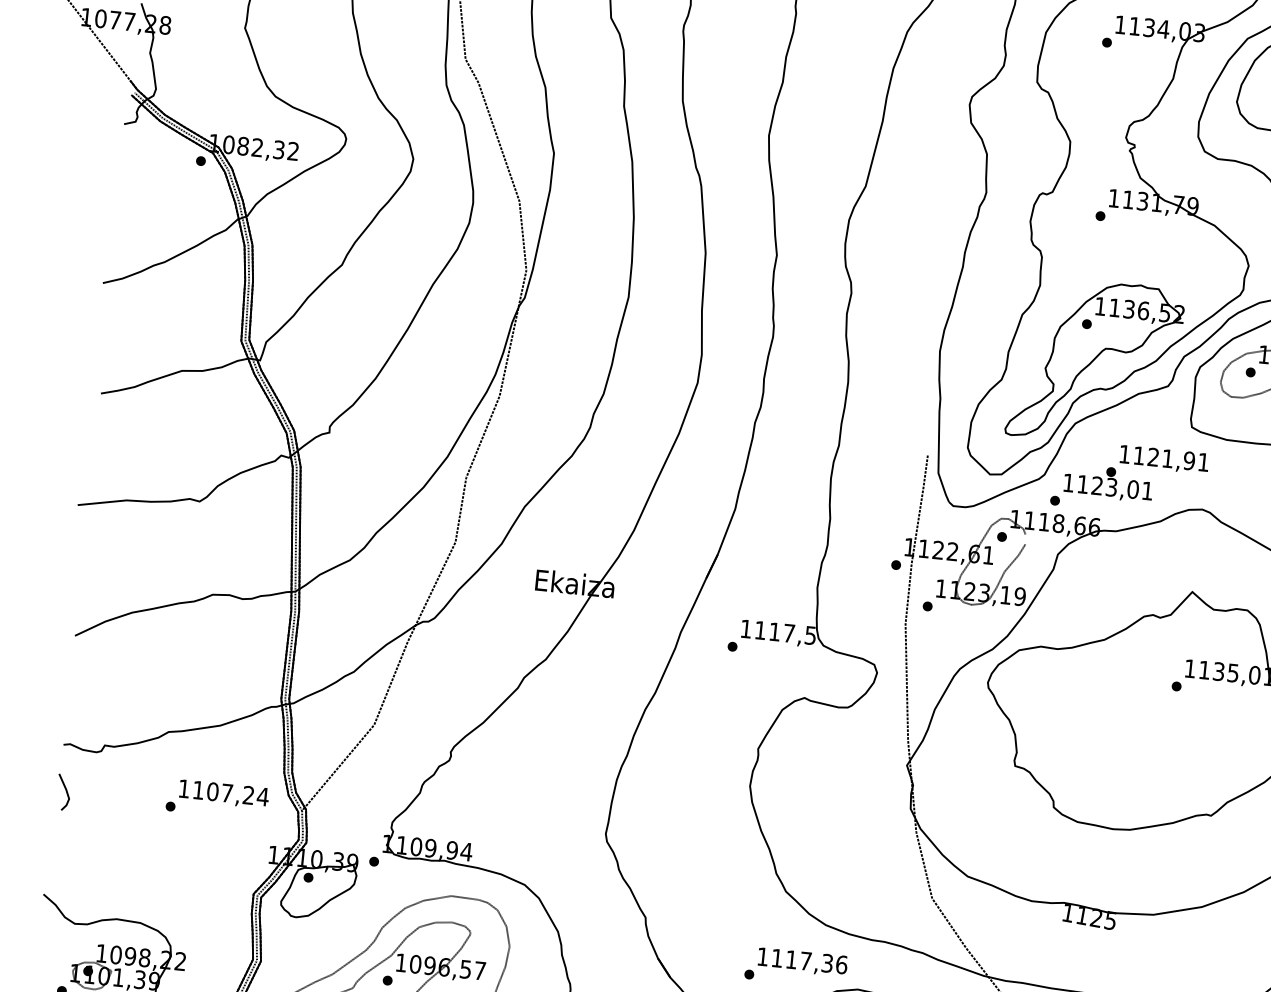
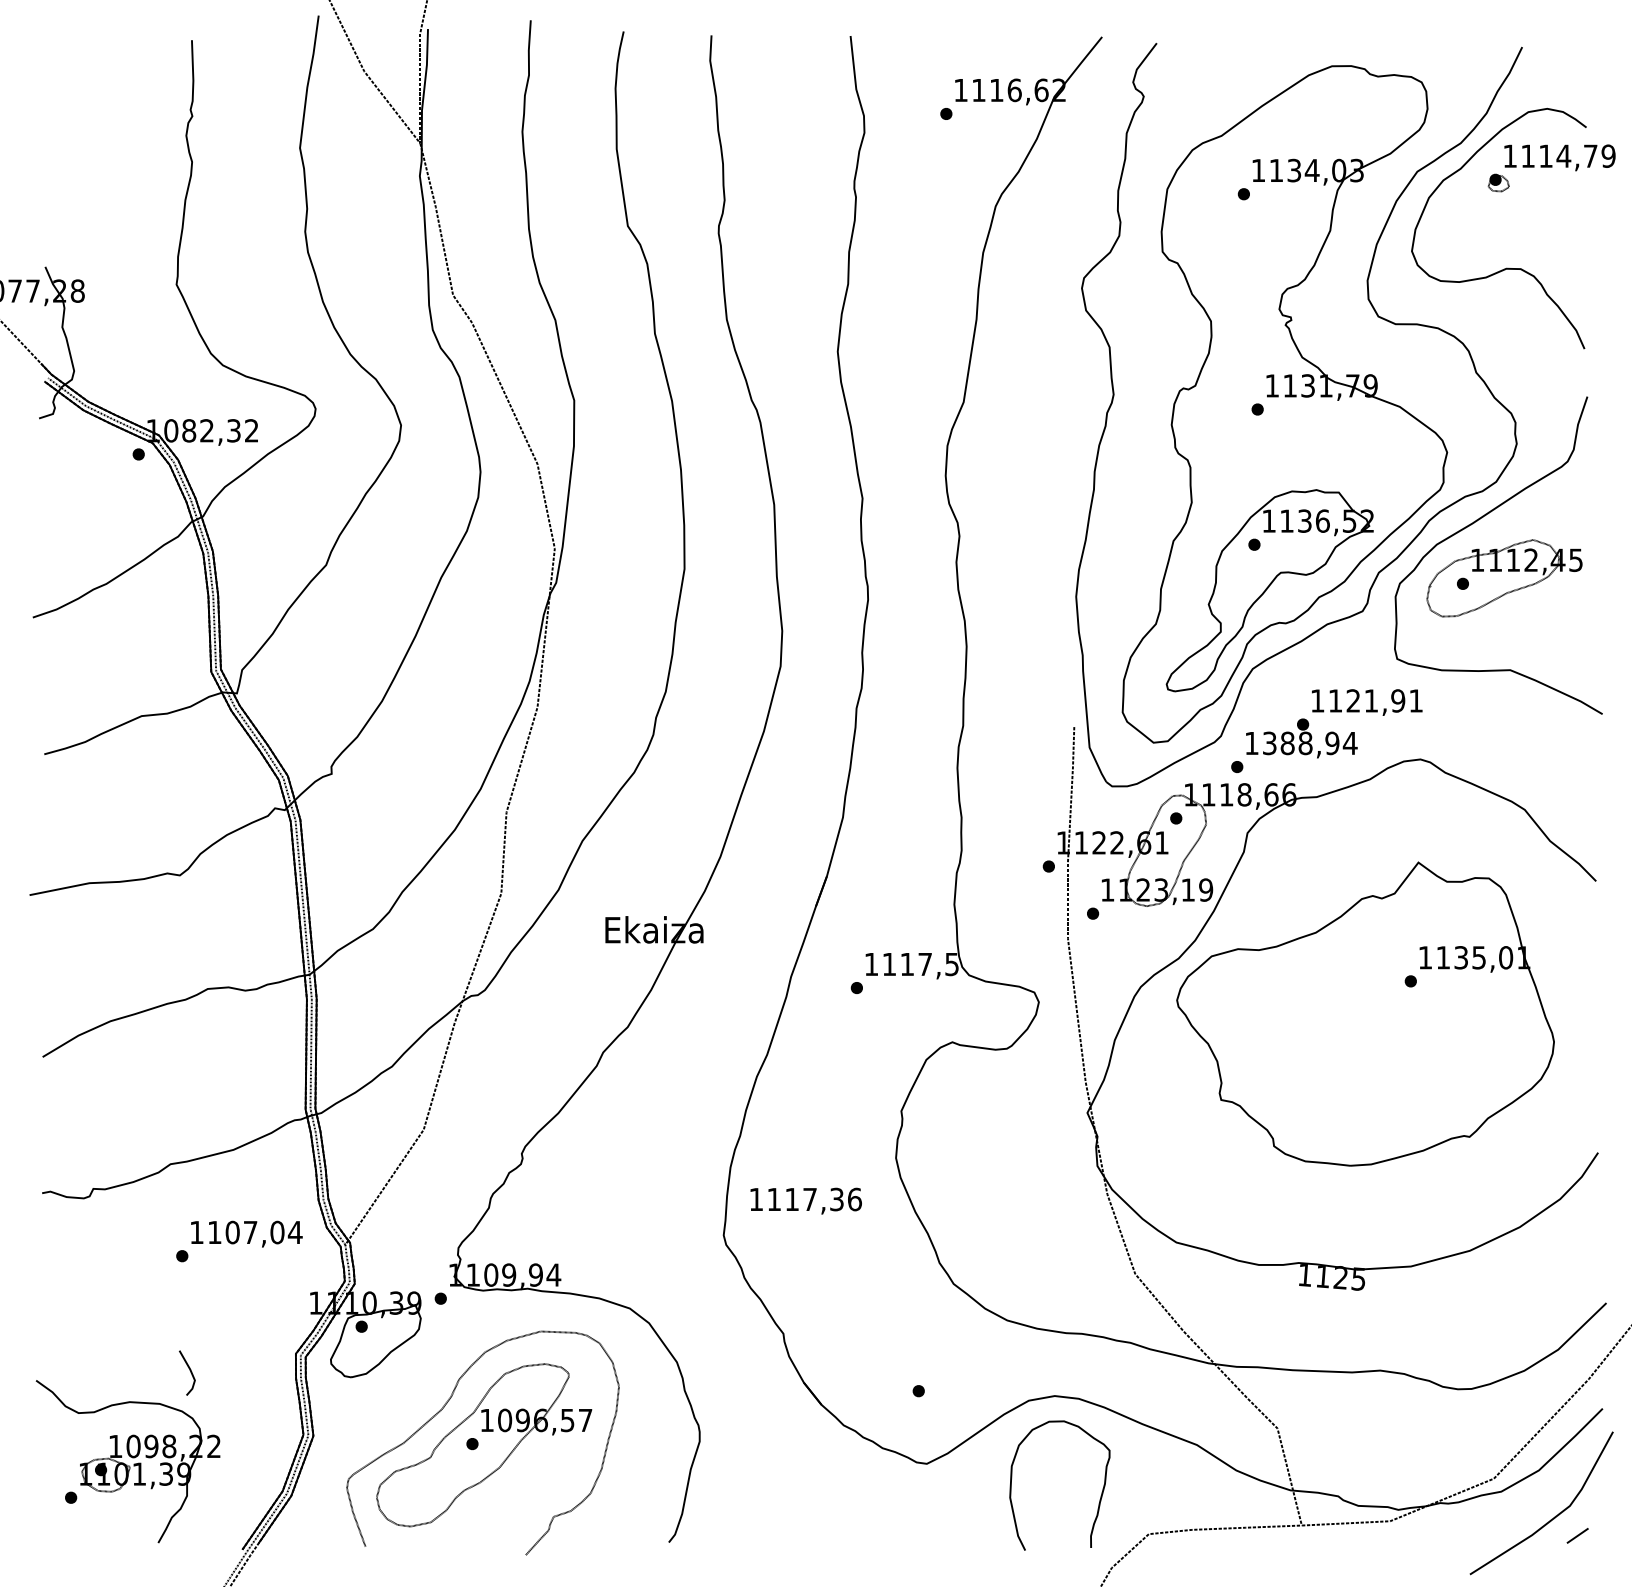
text: (1115, 487) -> (1310, 743), 1123,01 -> 1388,94
line: (65, 790) -> (189, 1370), moved
text: (248, 795) -> (277, 1232), 1107,24 -> 1107,04
text: (802, 961) -> (805, 1200), moved

